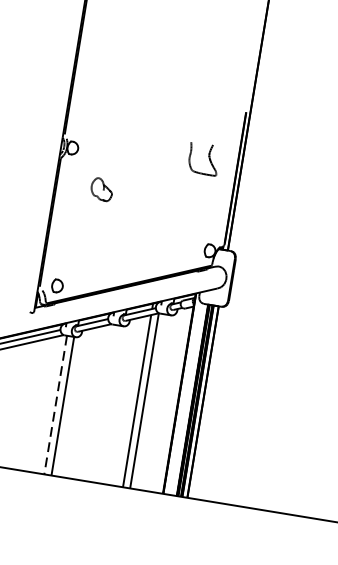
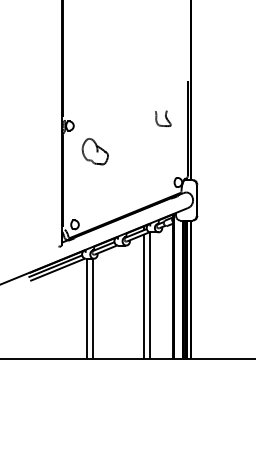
part: (203, 159) -> (163, 118), size x0.71
part: (101, 189) -> (94, 151), size x1.67
line: (55, 406) -> (87, 309), dashed -> solid

